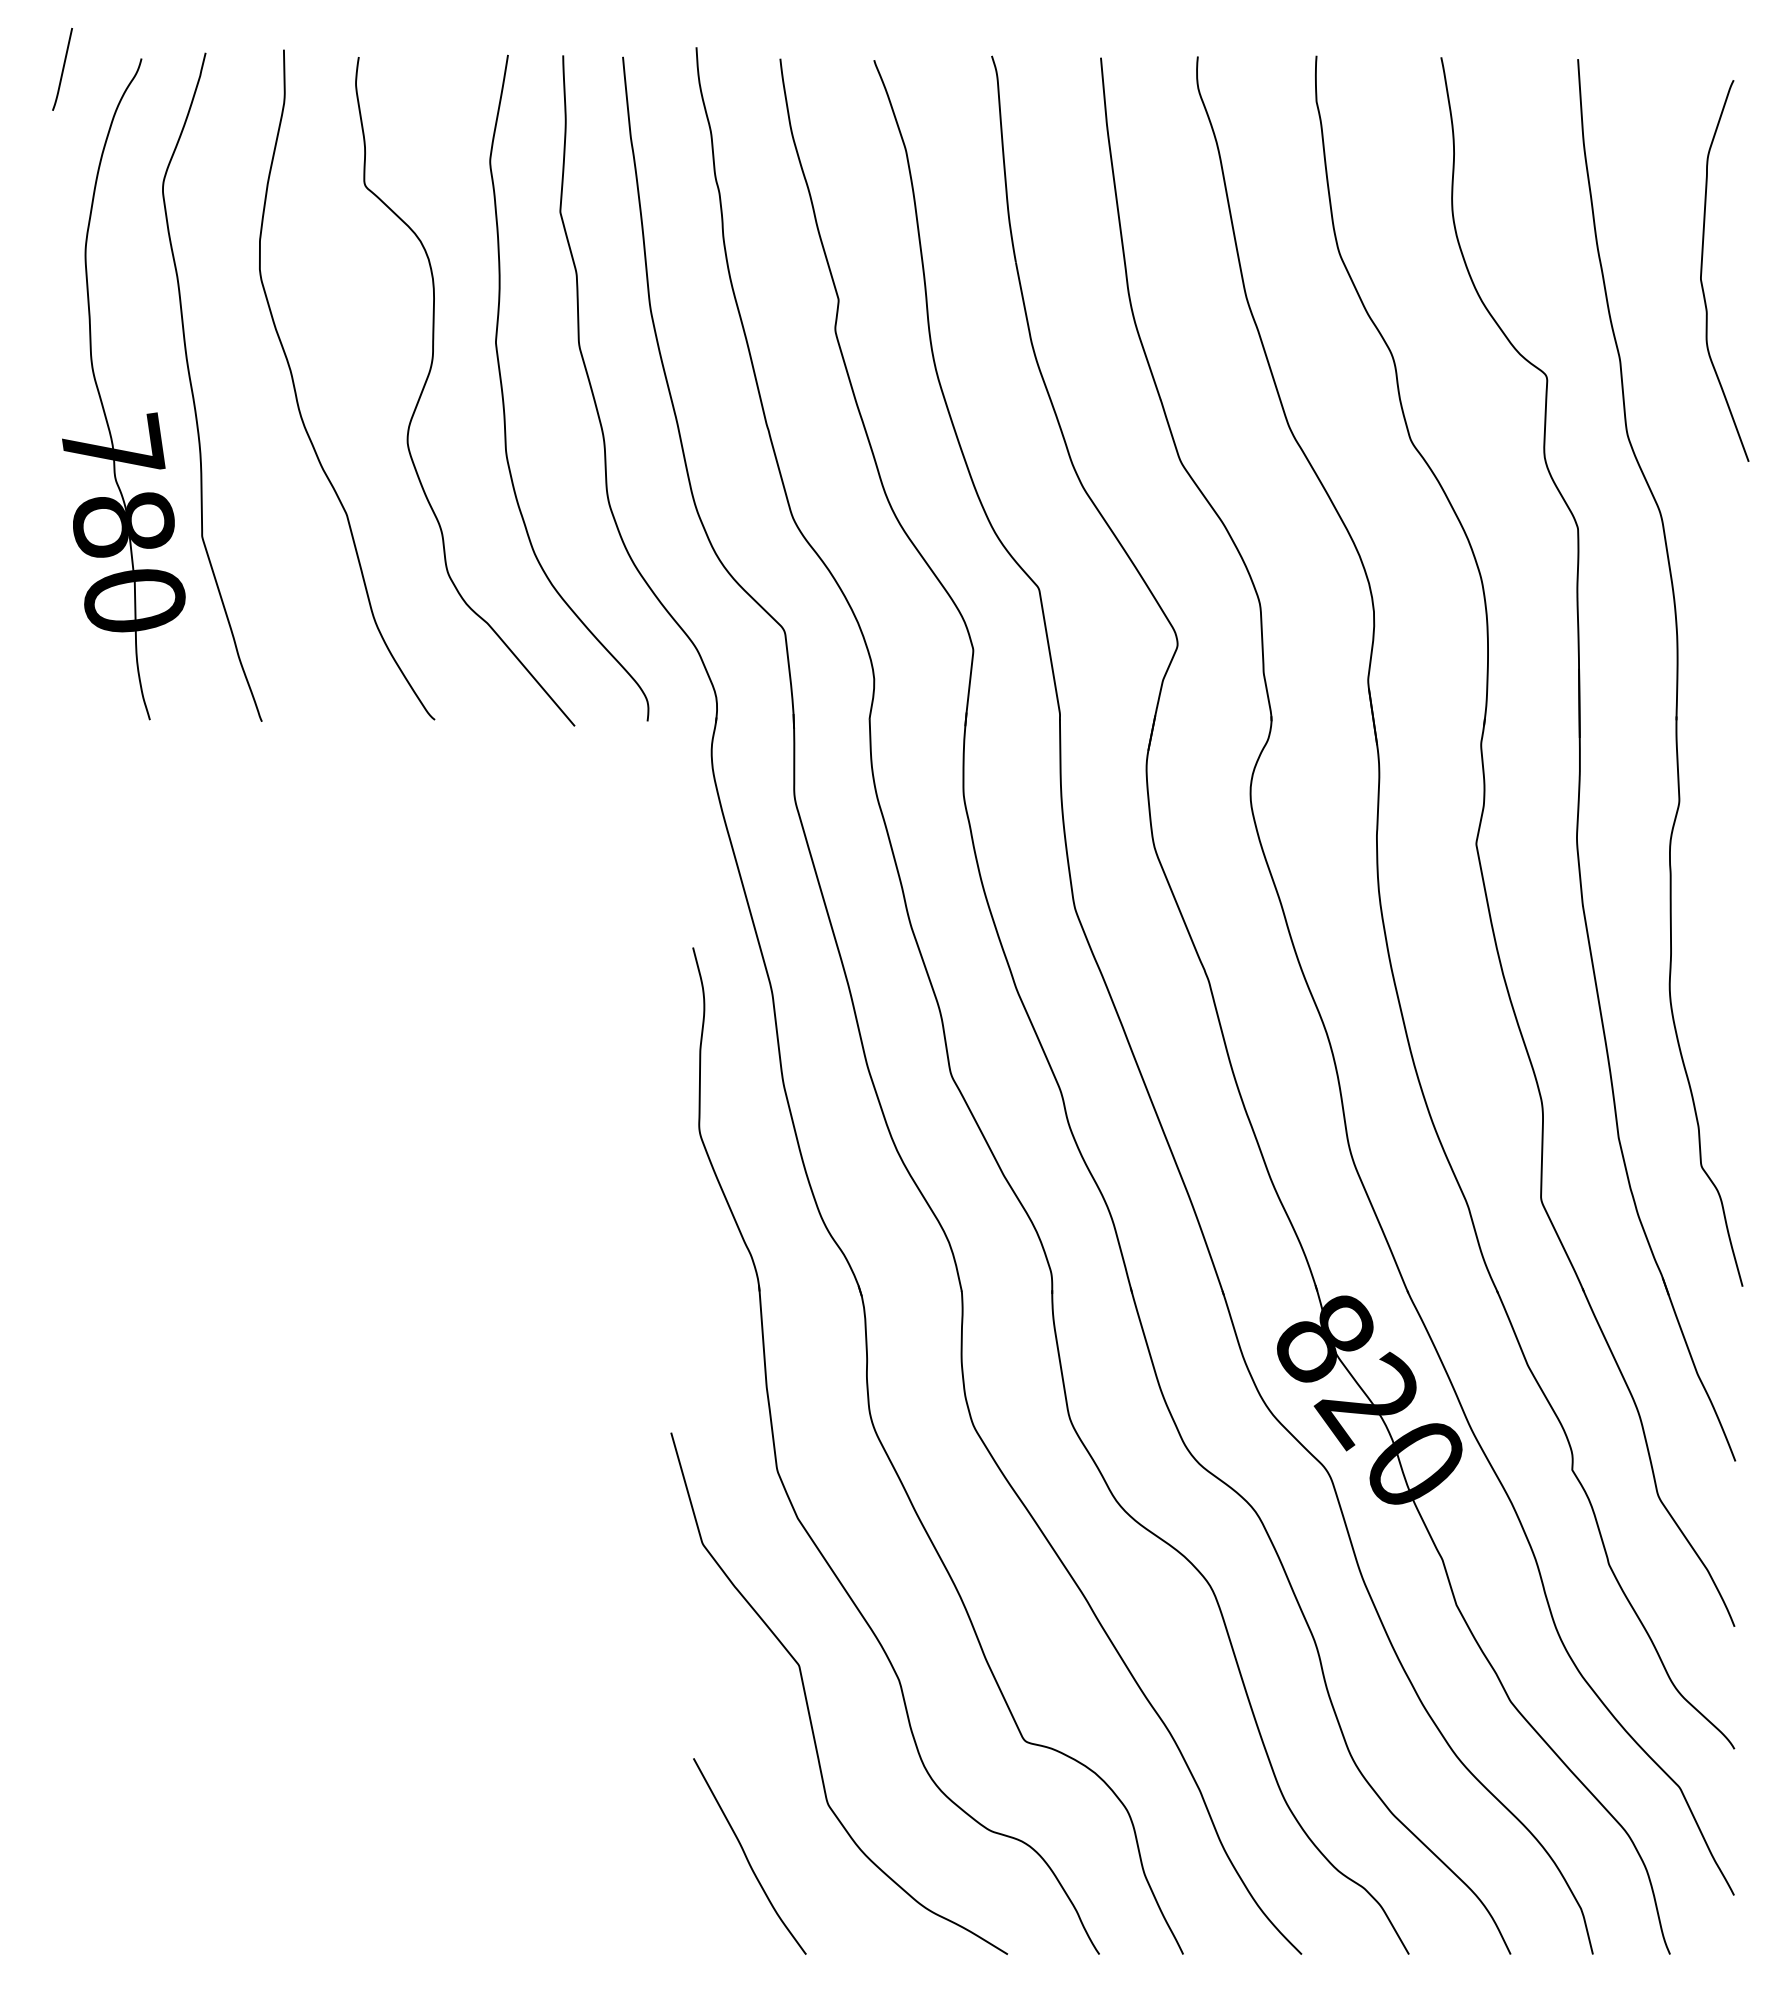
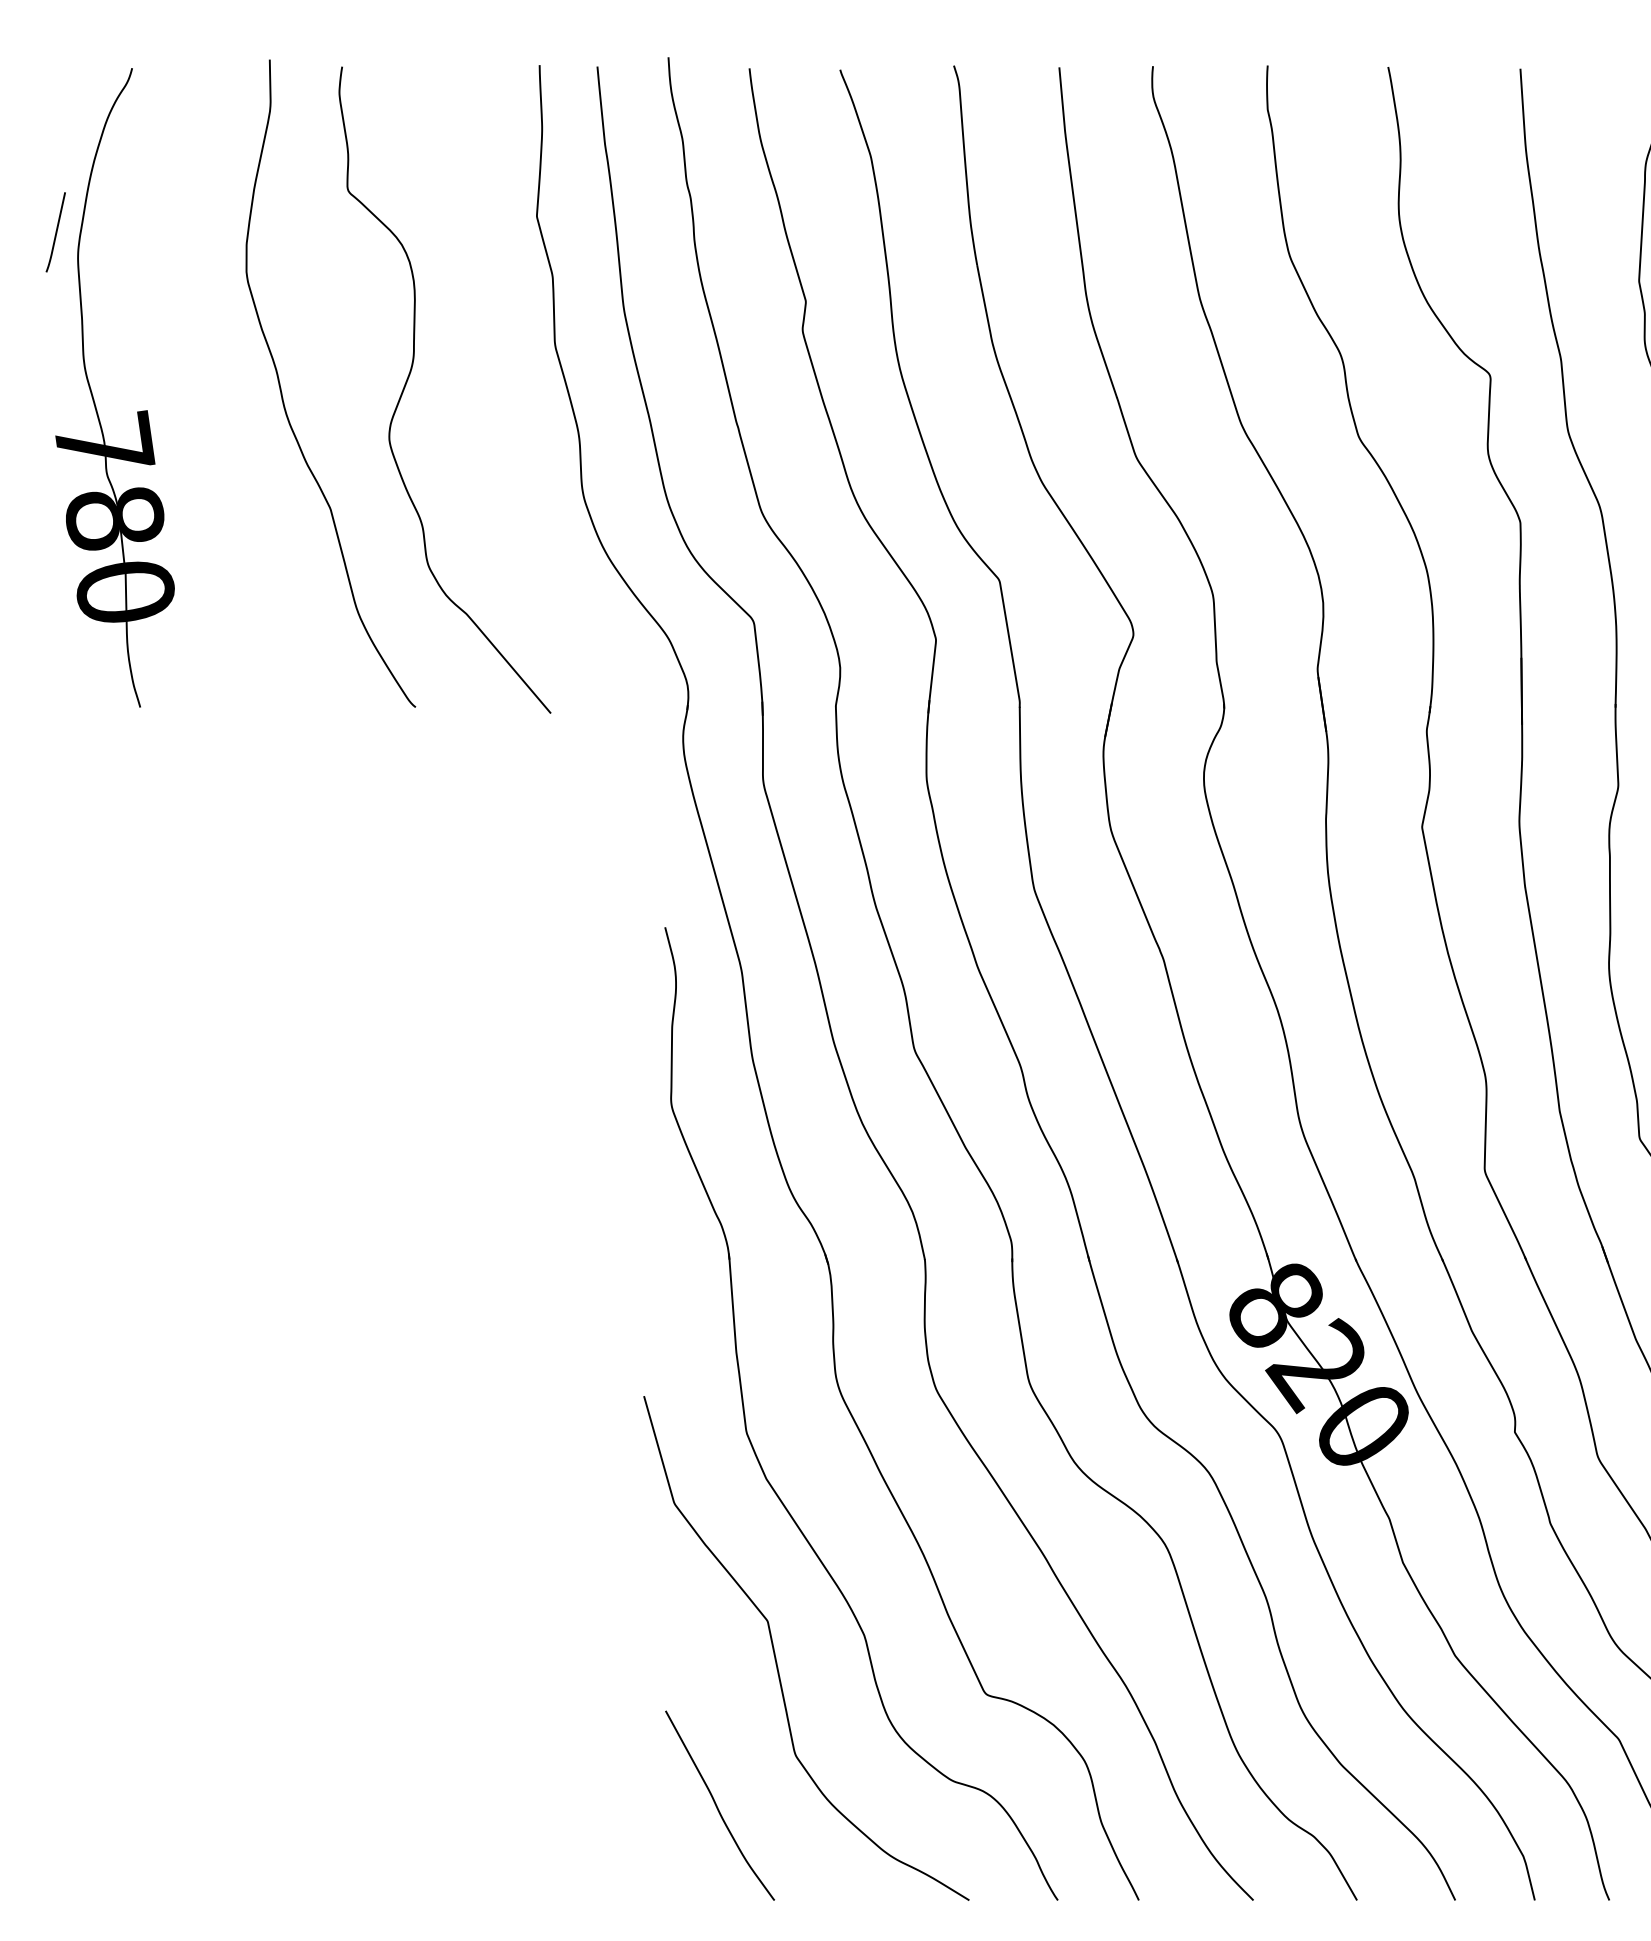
line: (62, 69) -> (55, 232), moved
curve: (193, 391) -> (182, 389), removed
curve: (503, 391) -> (481, 389), removed

